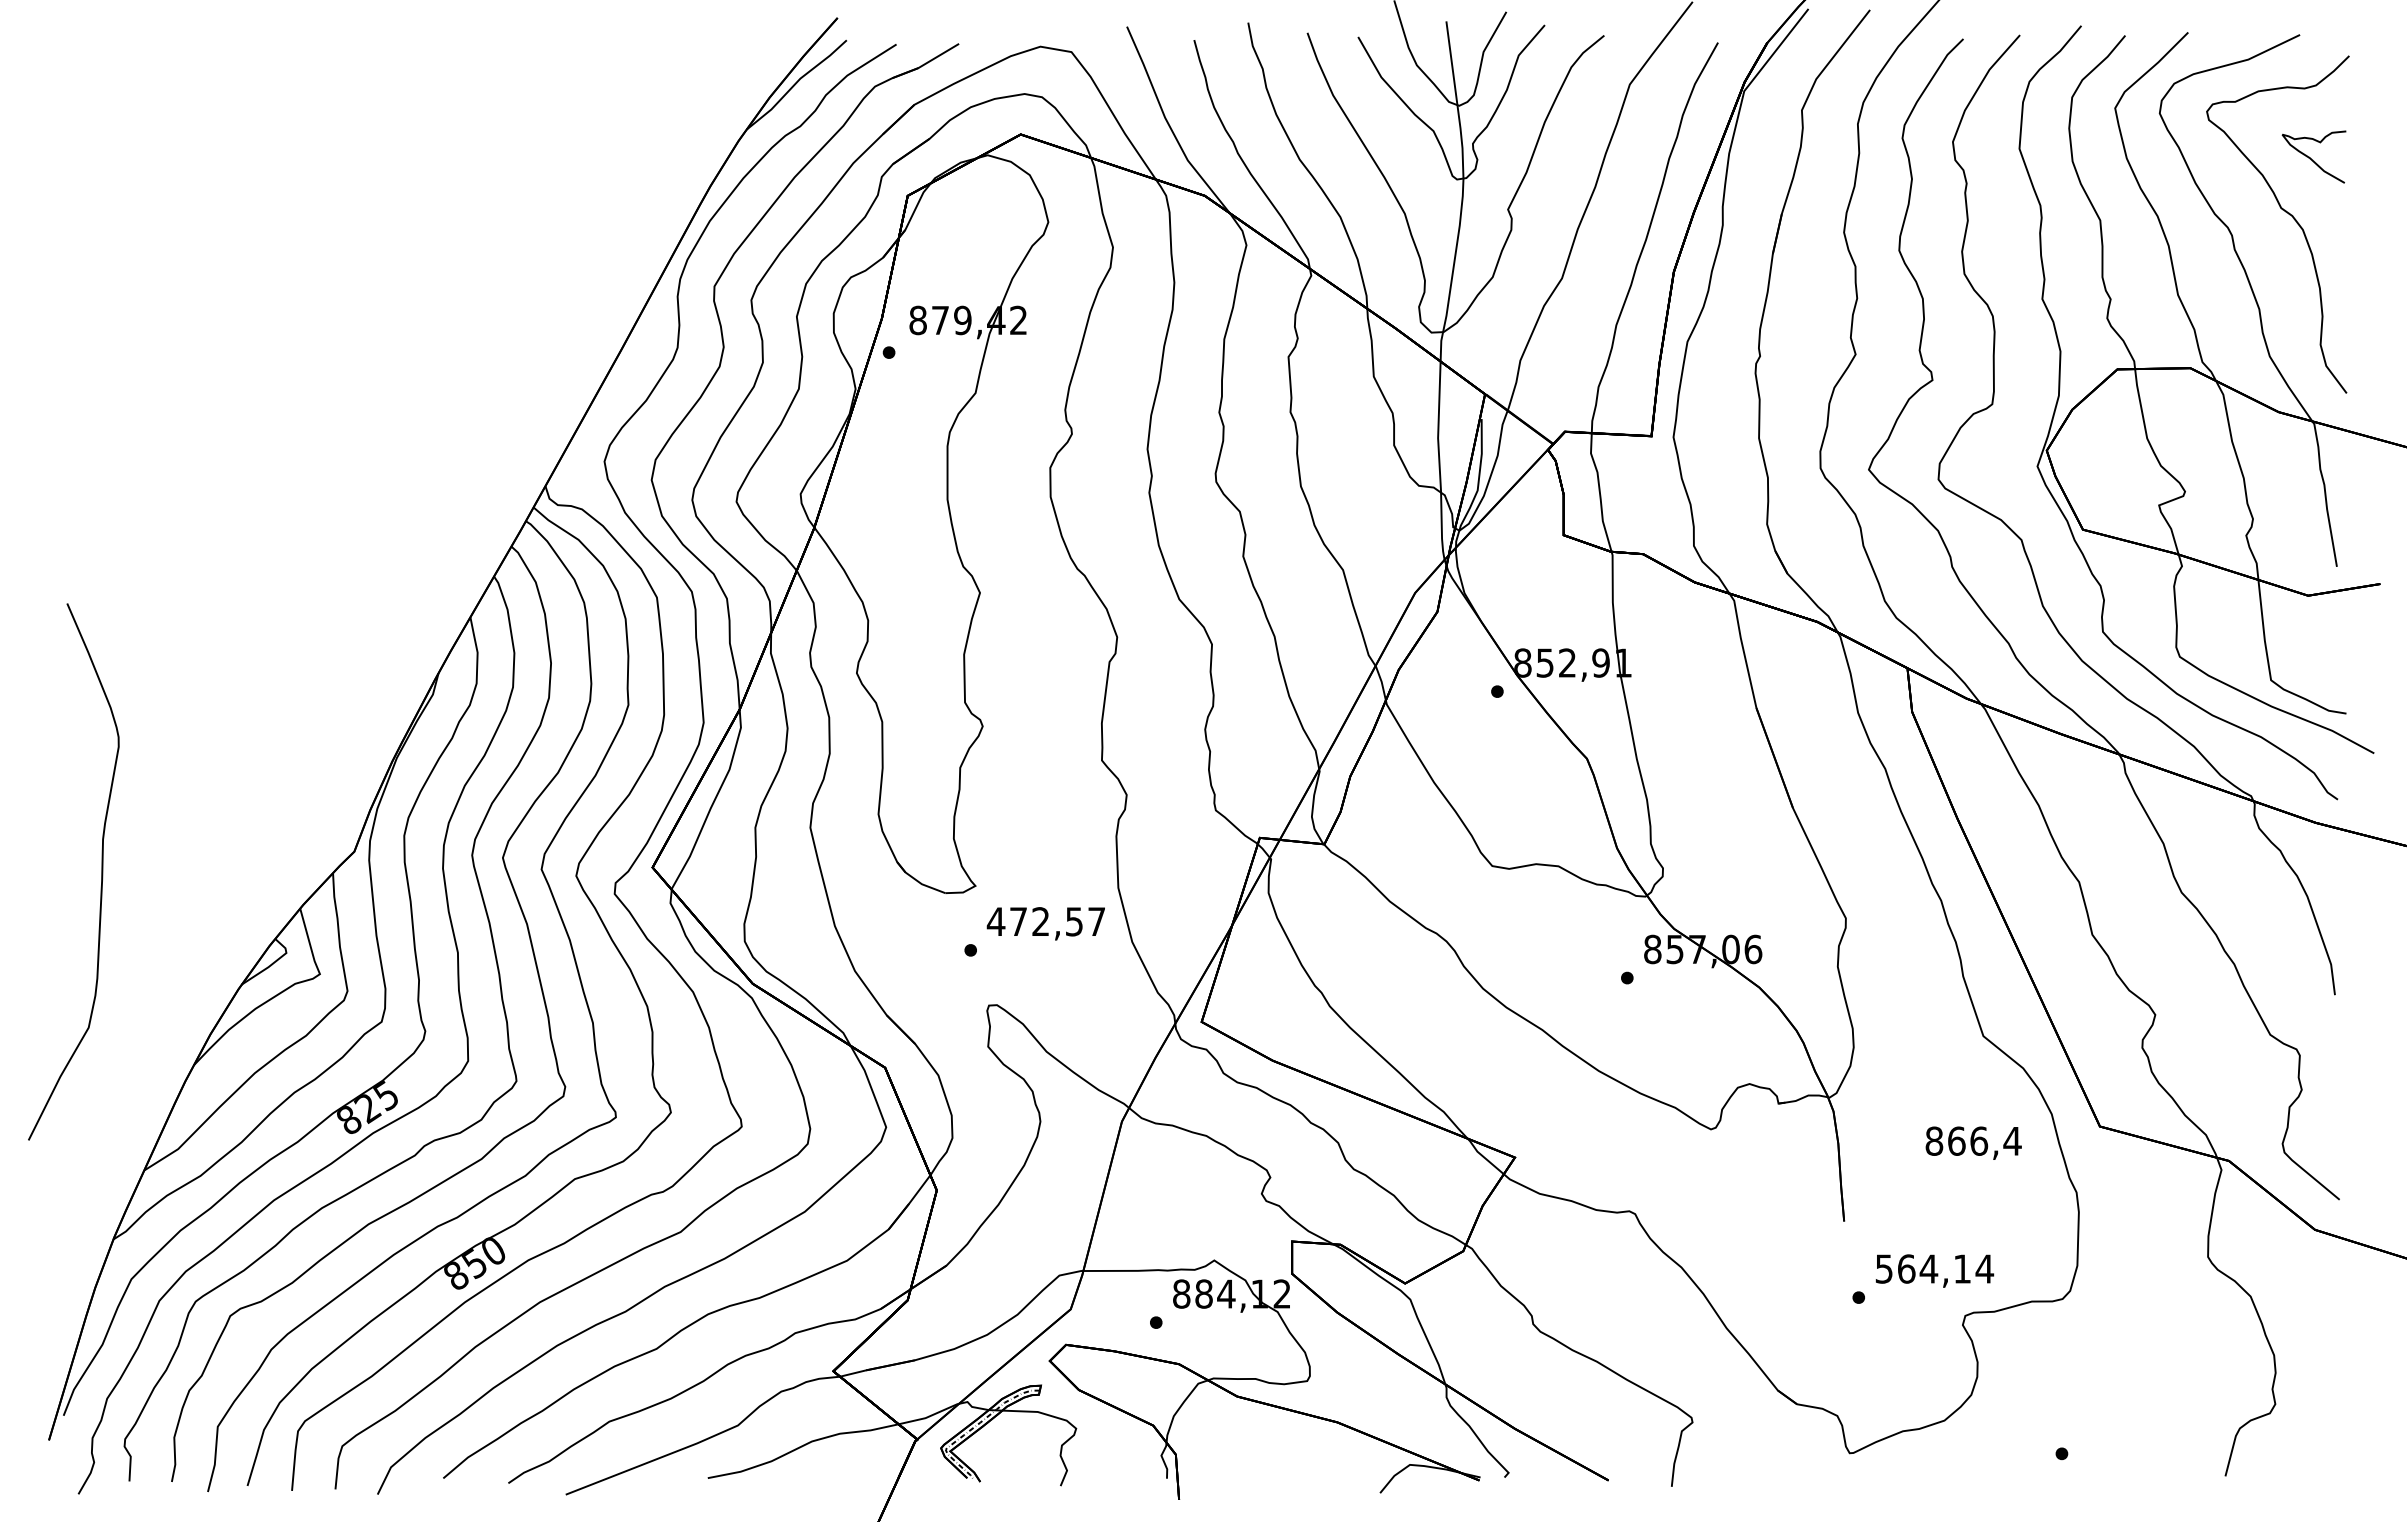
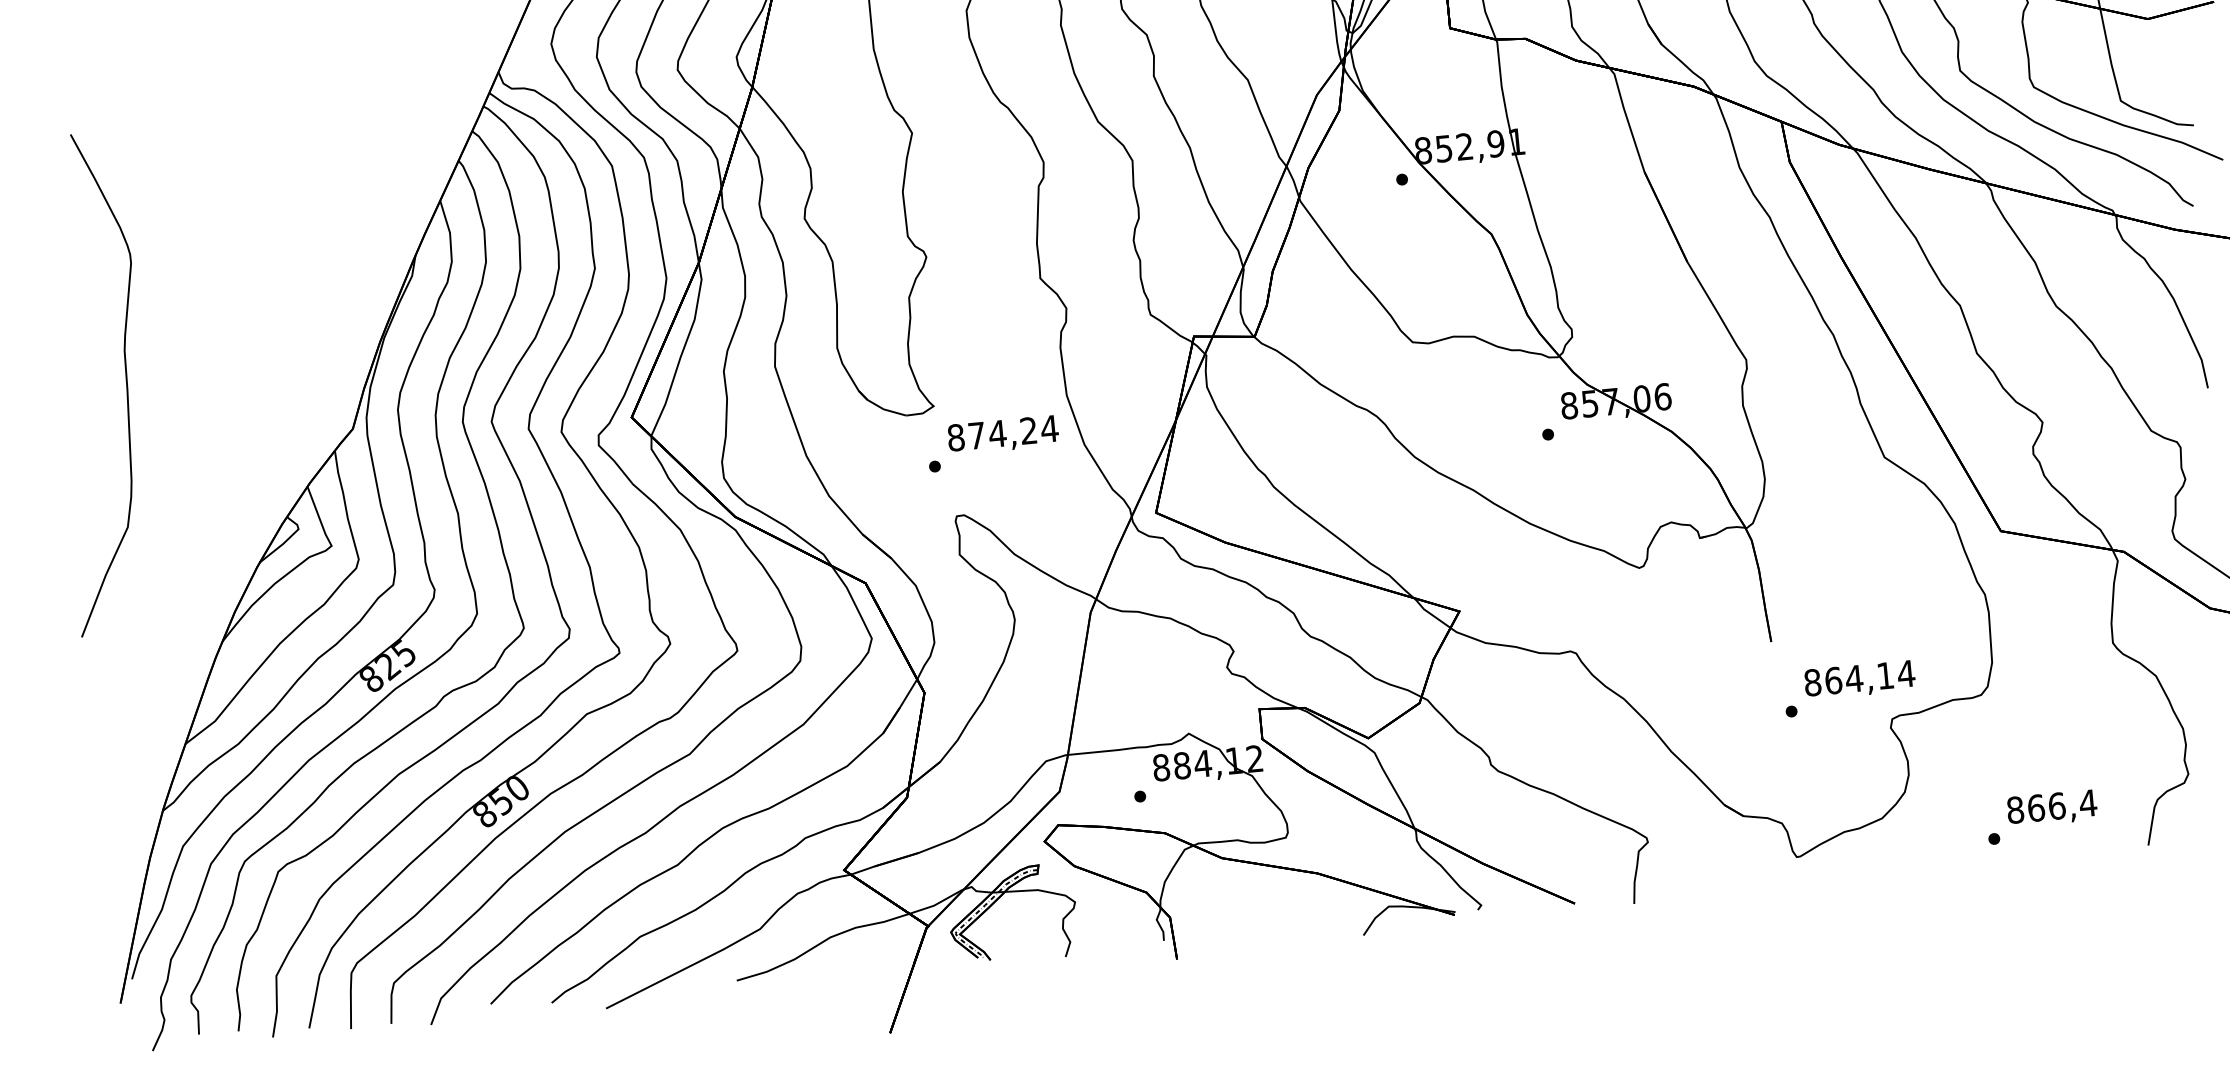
curve: (101, 871) -> (126, 380), moved
text: (1045, 921) -> (1001, 433), 472,57 -> 874,24
text: (1973, 1142) -> (2051, 807), moved
text: (1884, 1268) -> (1812, 682), 564,14 -> 864,14

